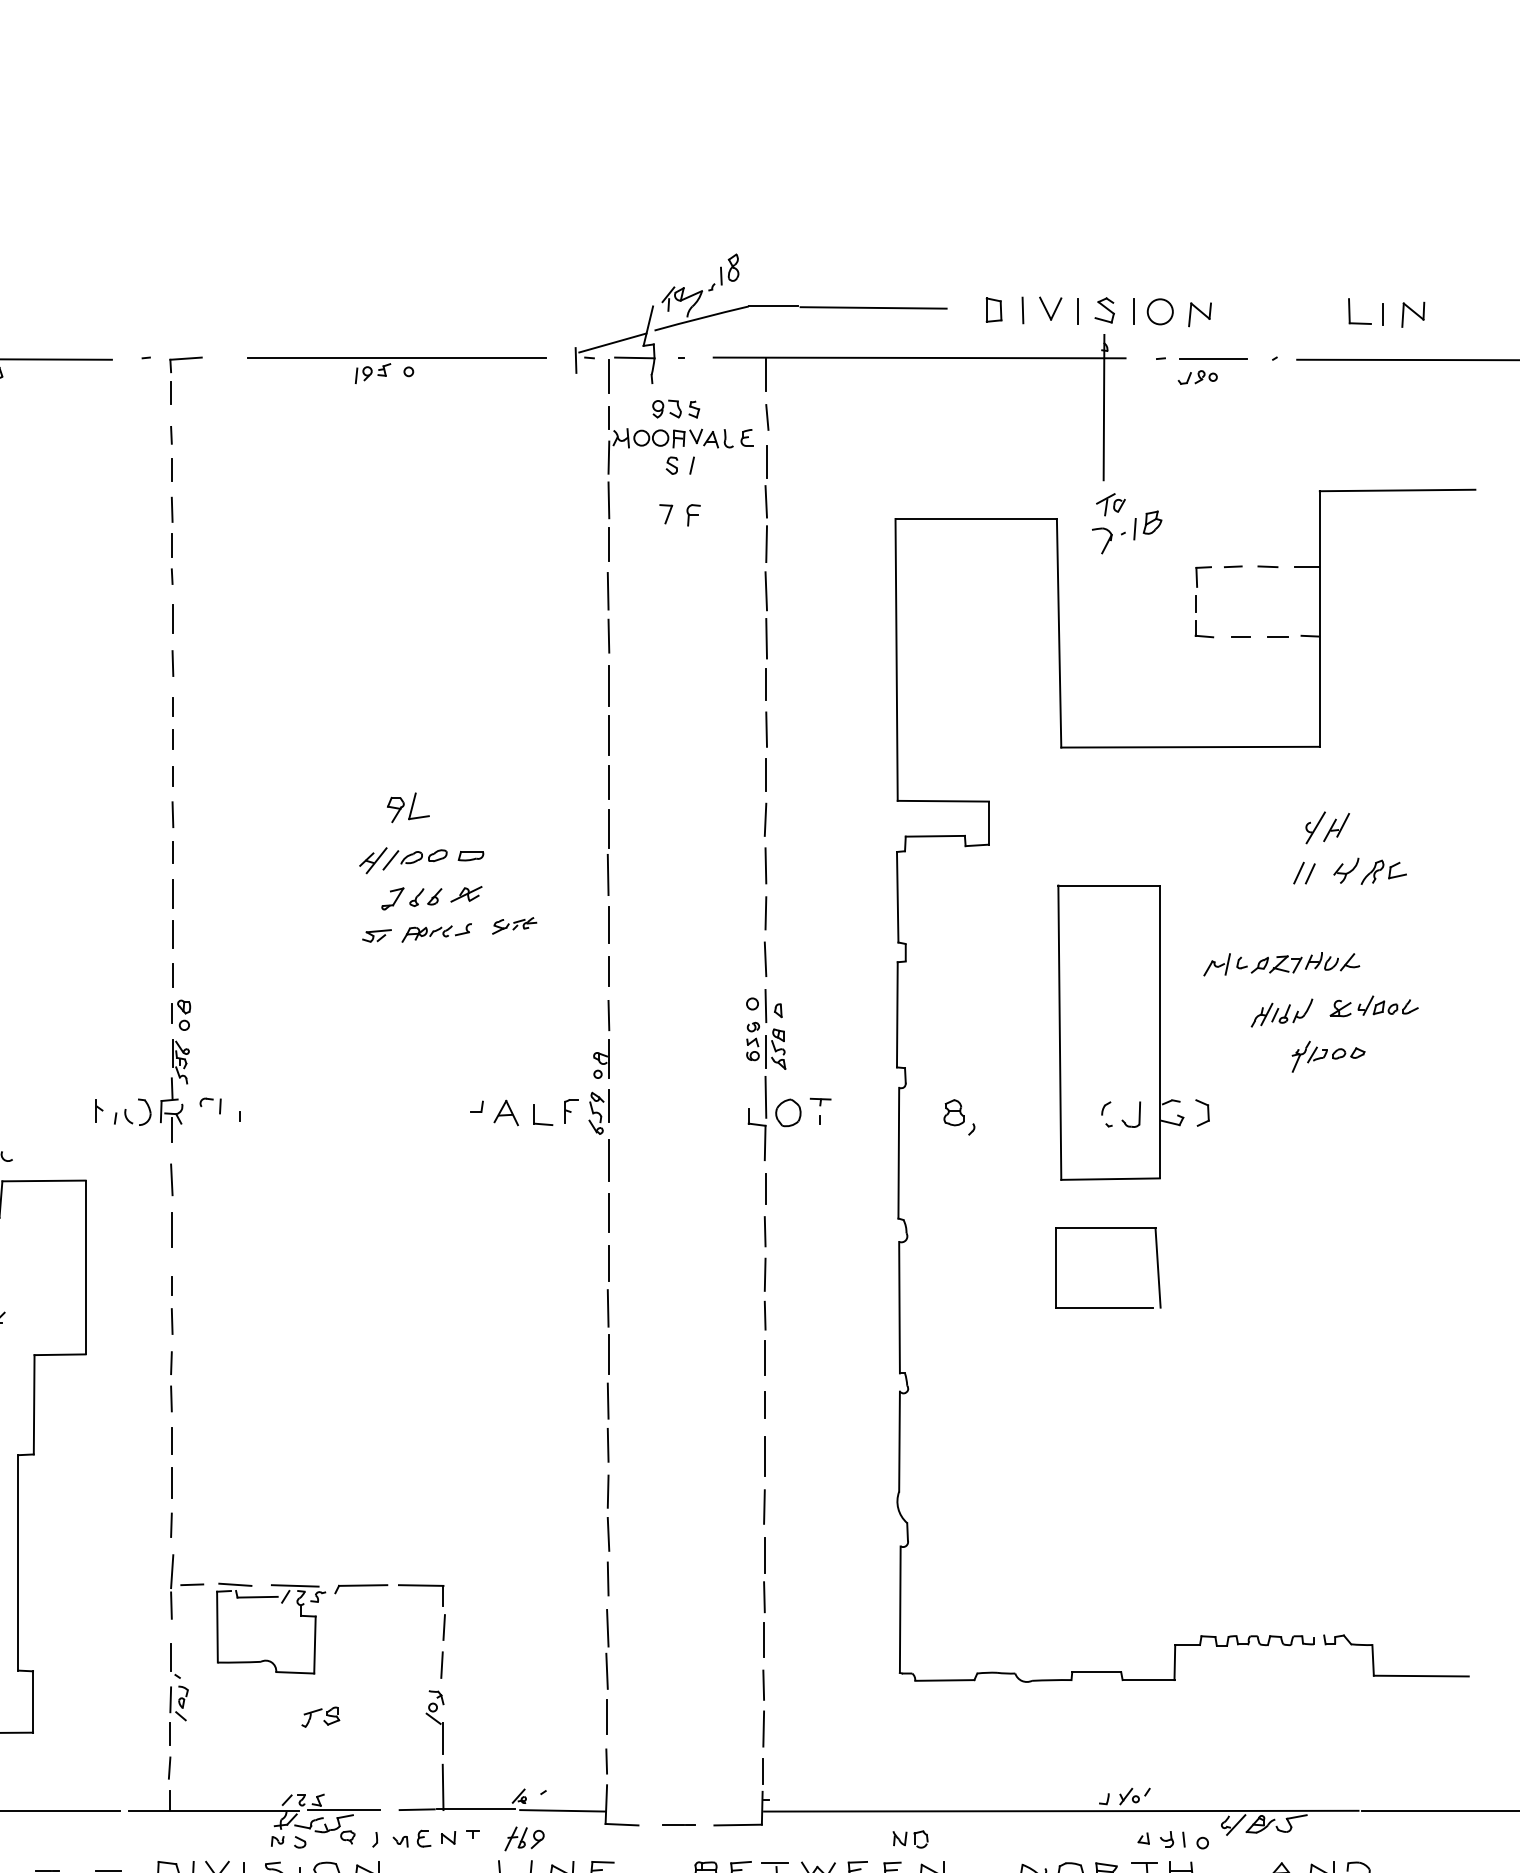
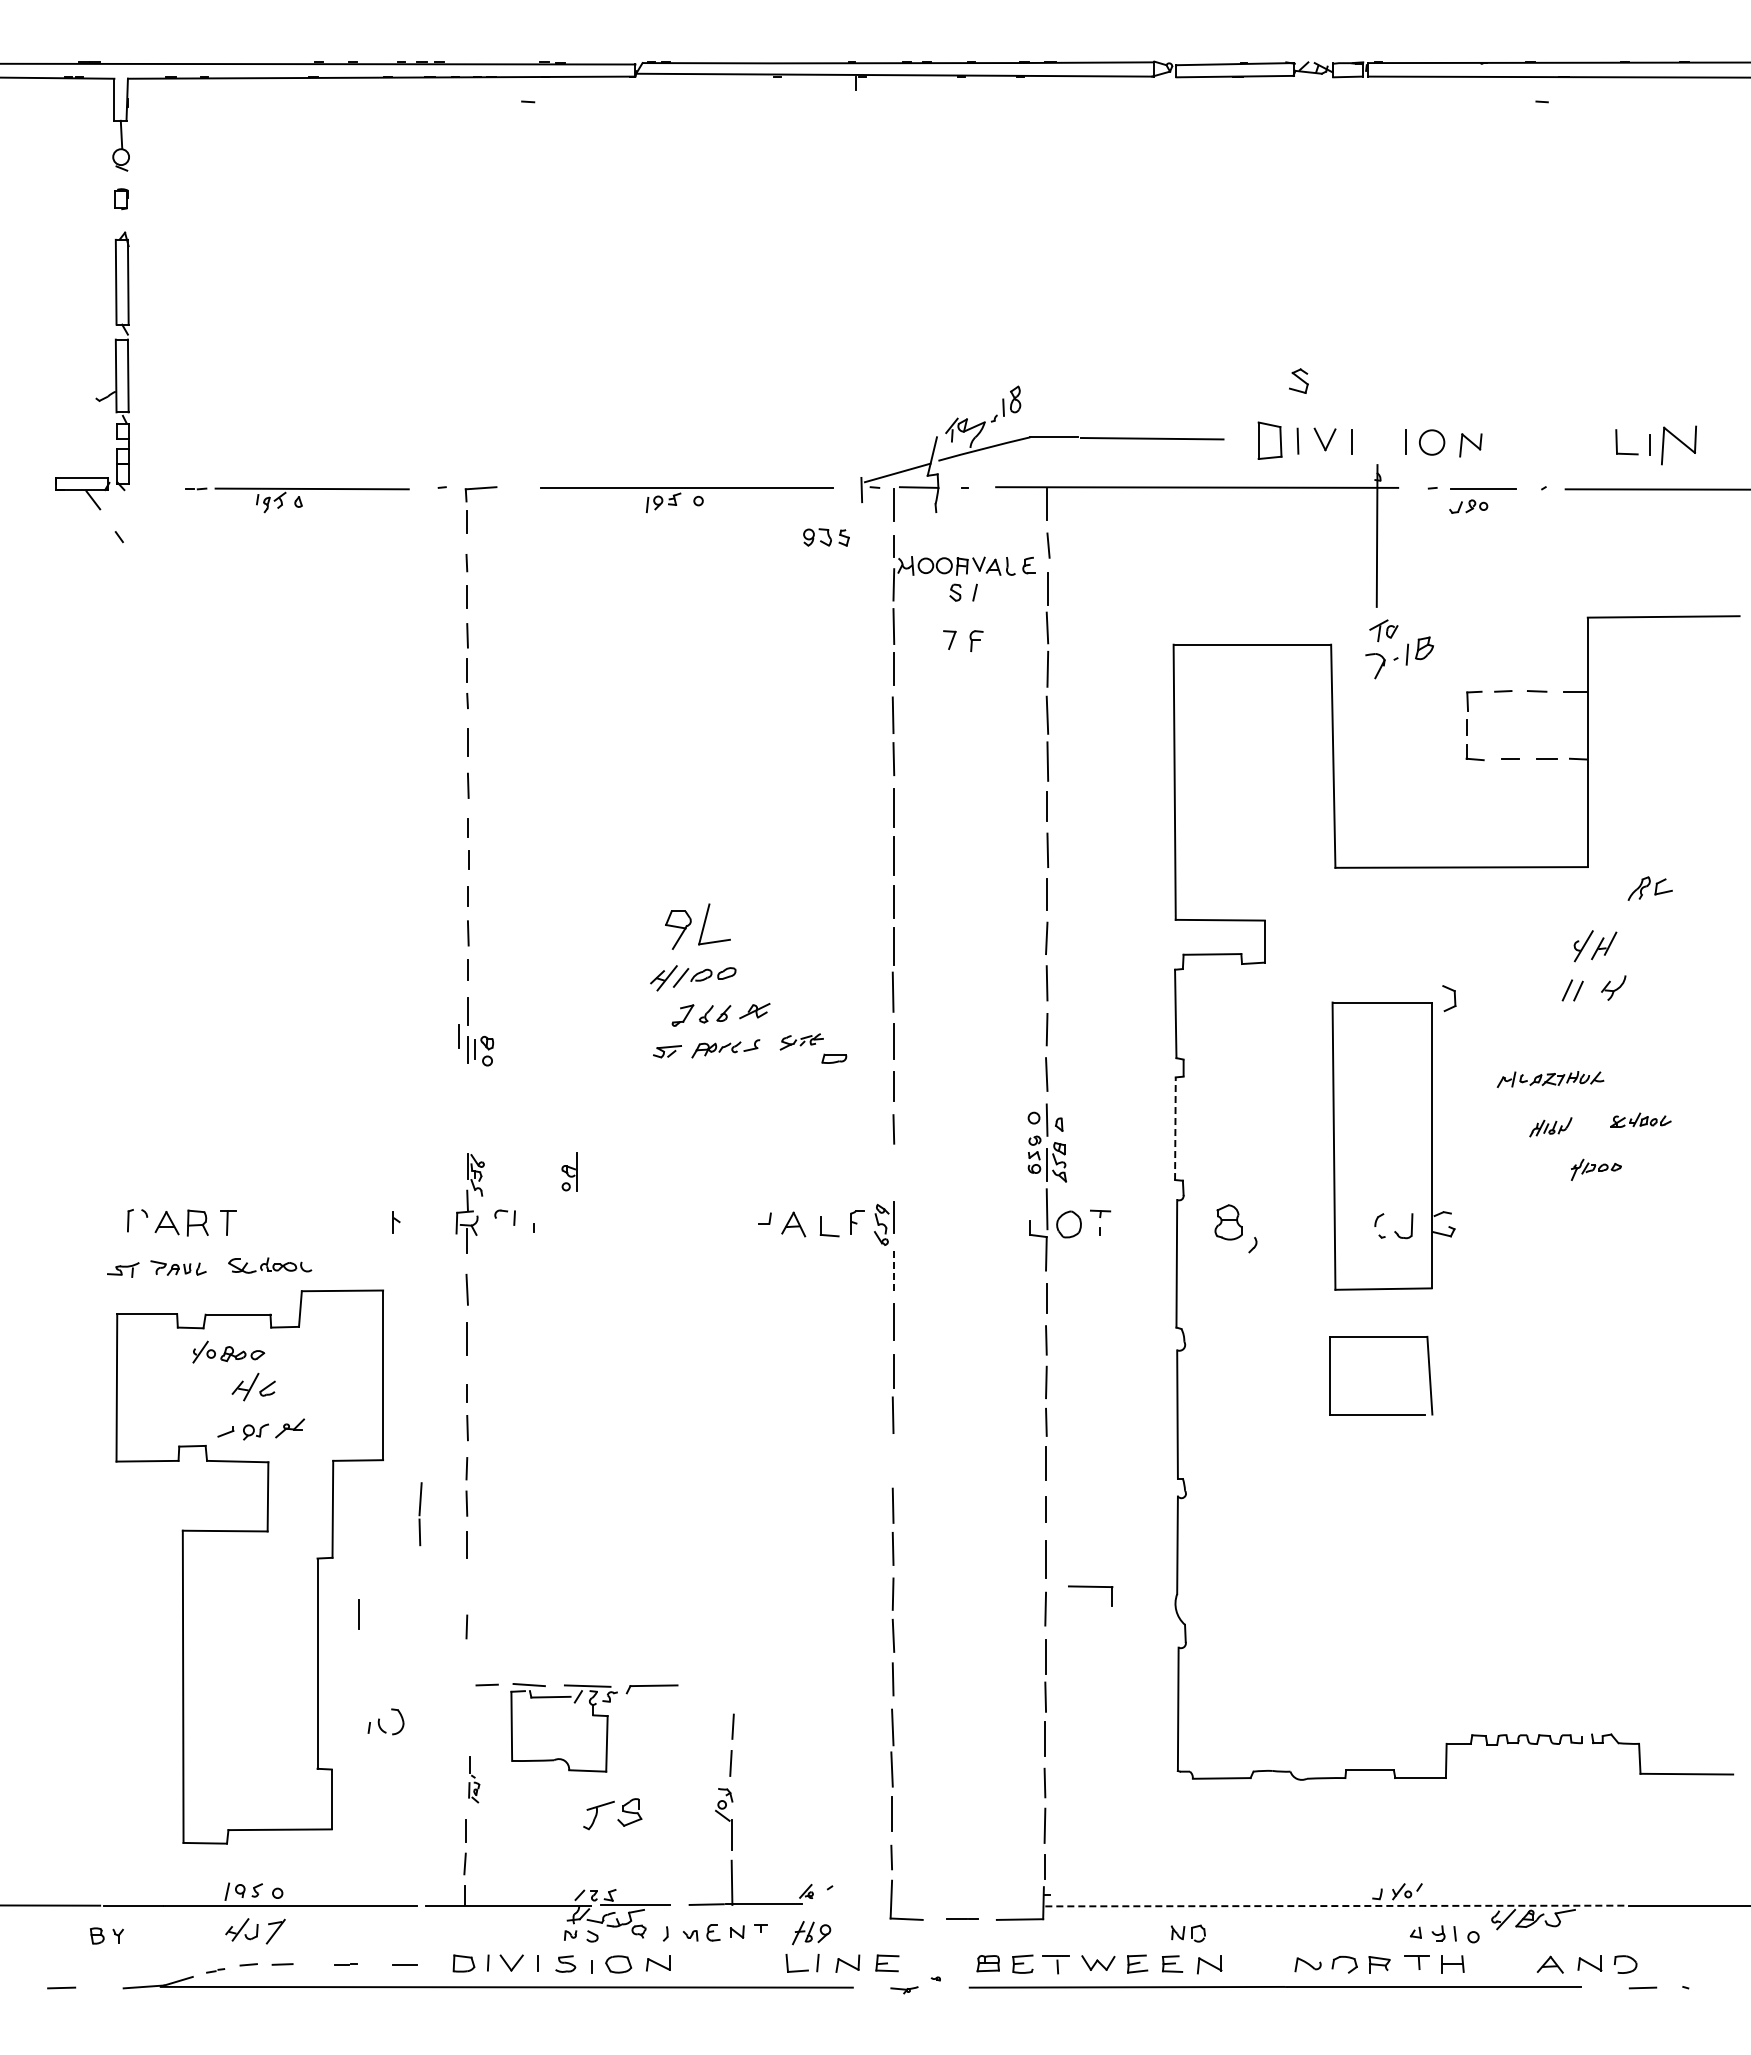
part: (993, 309) -> (1269, 440), size x1.6
part: (1104, 309) -> (1298, 380), moved
part: (1412, 314) -> (1678, 445), size x1.6
part: (676, 409) -> (826, 537), moved
part: (408, 807) -> (698, 926), size x1.6
part: (471, 855) -> (834, 1058), moved
part: (1383, 872) -> (1649, 888), moved
part: (1281, 964) -> (1550, 1079), size x0.7
line: (172, 975) -> (458, 1036), moved
part: (1373, 1005) -> (1640, 1119), size x0.7
part: (1281, 1013) -> (1550, 1127), size x0.7
line: (897, 1014) -> (1175, 1128), solid -> dashed
part: (180, 1015) -> (483, 1051), moved
part: (1328, 1056) -> (1596, 1169), size x0.7
part: (601, 1058) -> (569, 1171), moved
part: (132, 1111) -> (385, 1721), moved
part: (1202, 1112) -> (1449, 998), moved
part: (958, 1117) -> (1235, 1228), size x1.4
line: (609, 1161) -> (894, 1271), solid -> dashed
line: (608, 1353) -> (893, 1459), removed
line: (171, 1482) -> (358, 1614), moved
part: (421, 1586) -> (1090, 1587), moved
part: (172, 1587) -> (420, 1514), moved
part: (178, 1681) -> (473, 1779), size x0.6
part: (320, 1717) -> (612, 1814), size x1.6
line: (562, 1810) -> (848, 1905), removed
line: (1061, 1811) -> (1335, 1906), solid -> dashed

